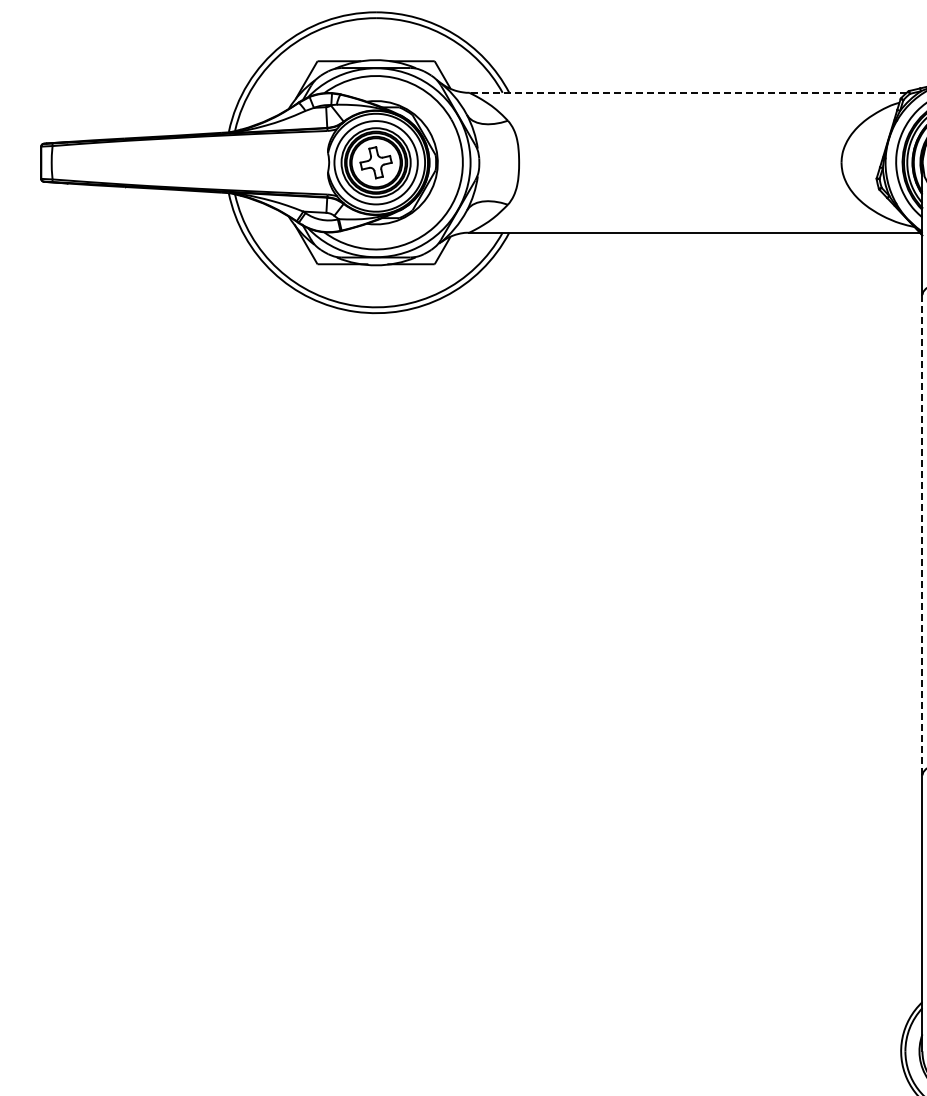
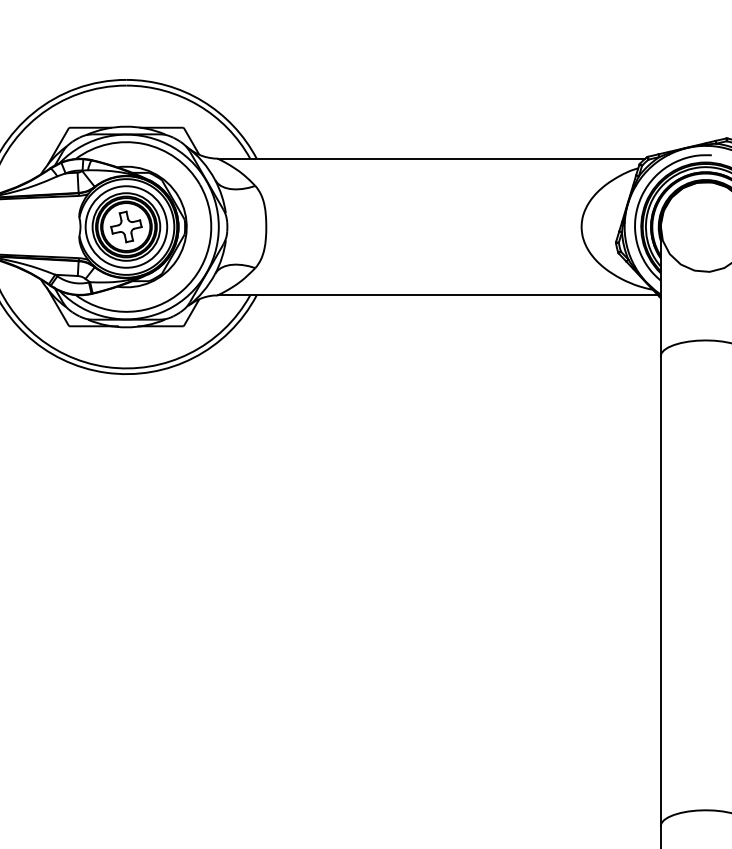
line: (688, 92) -> (431, 158), dashed -> solid
line: (922, 535) -> (660, 591), dashed -> solid

